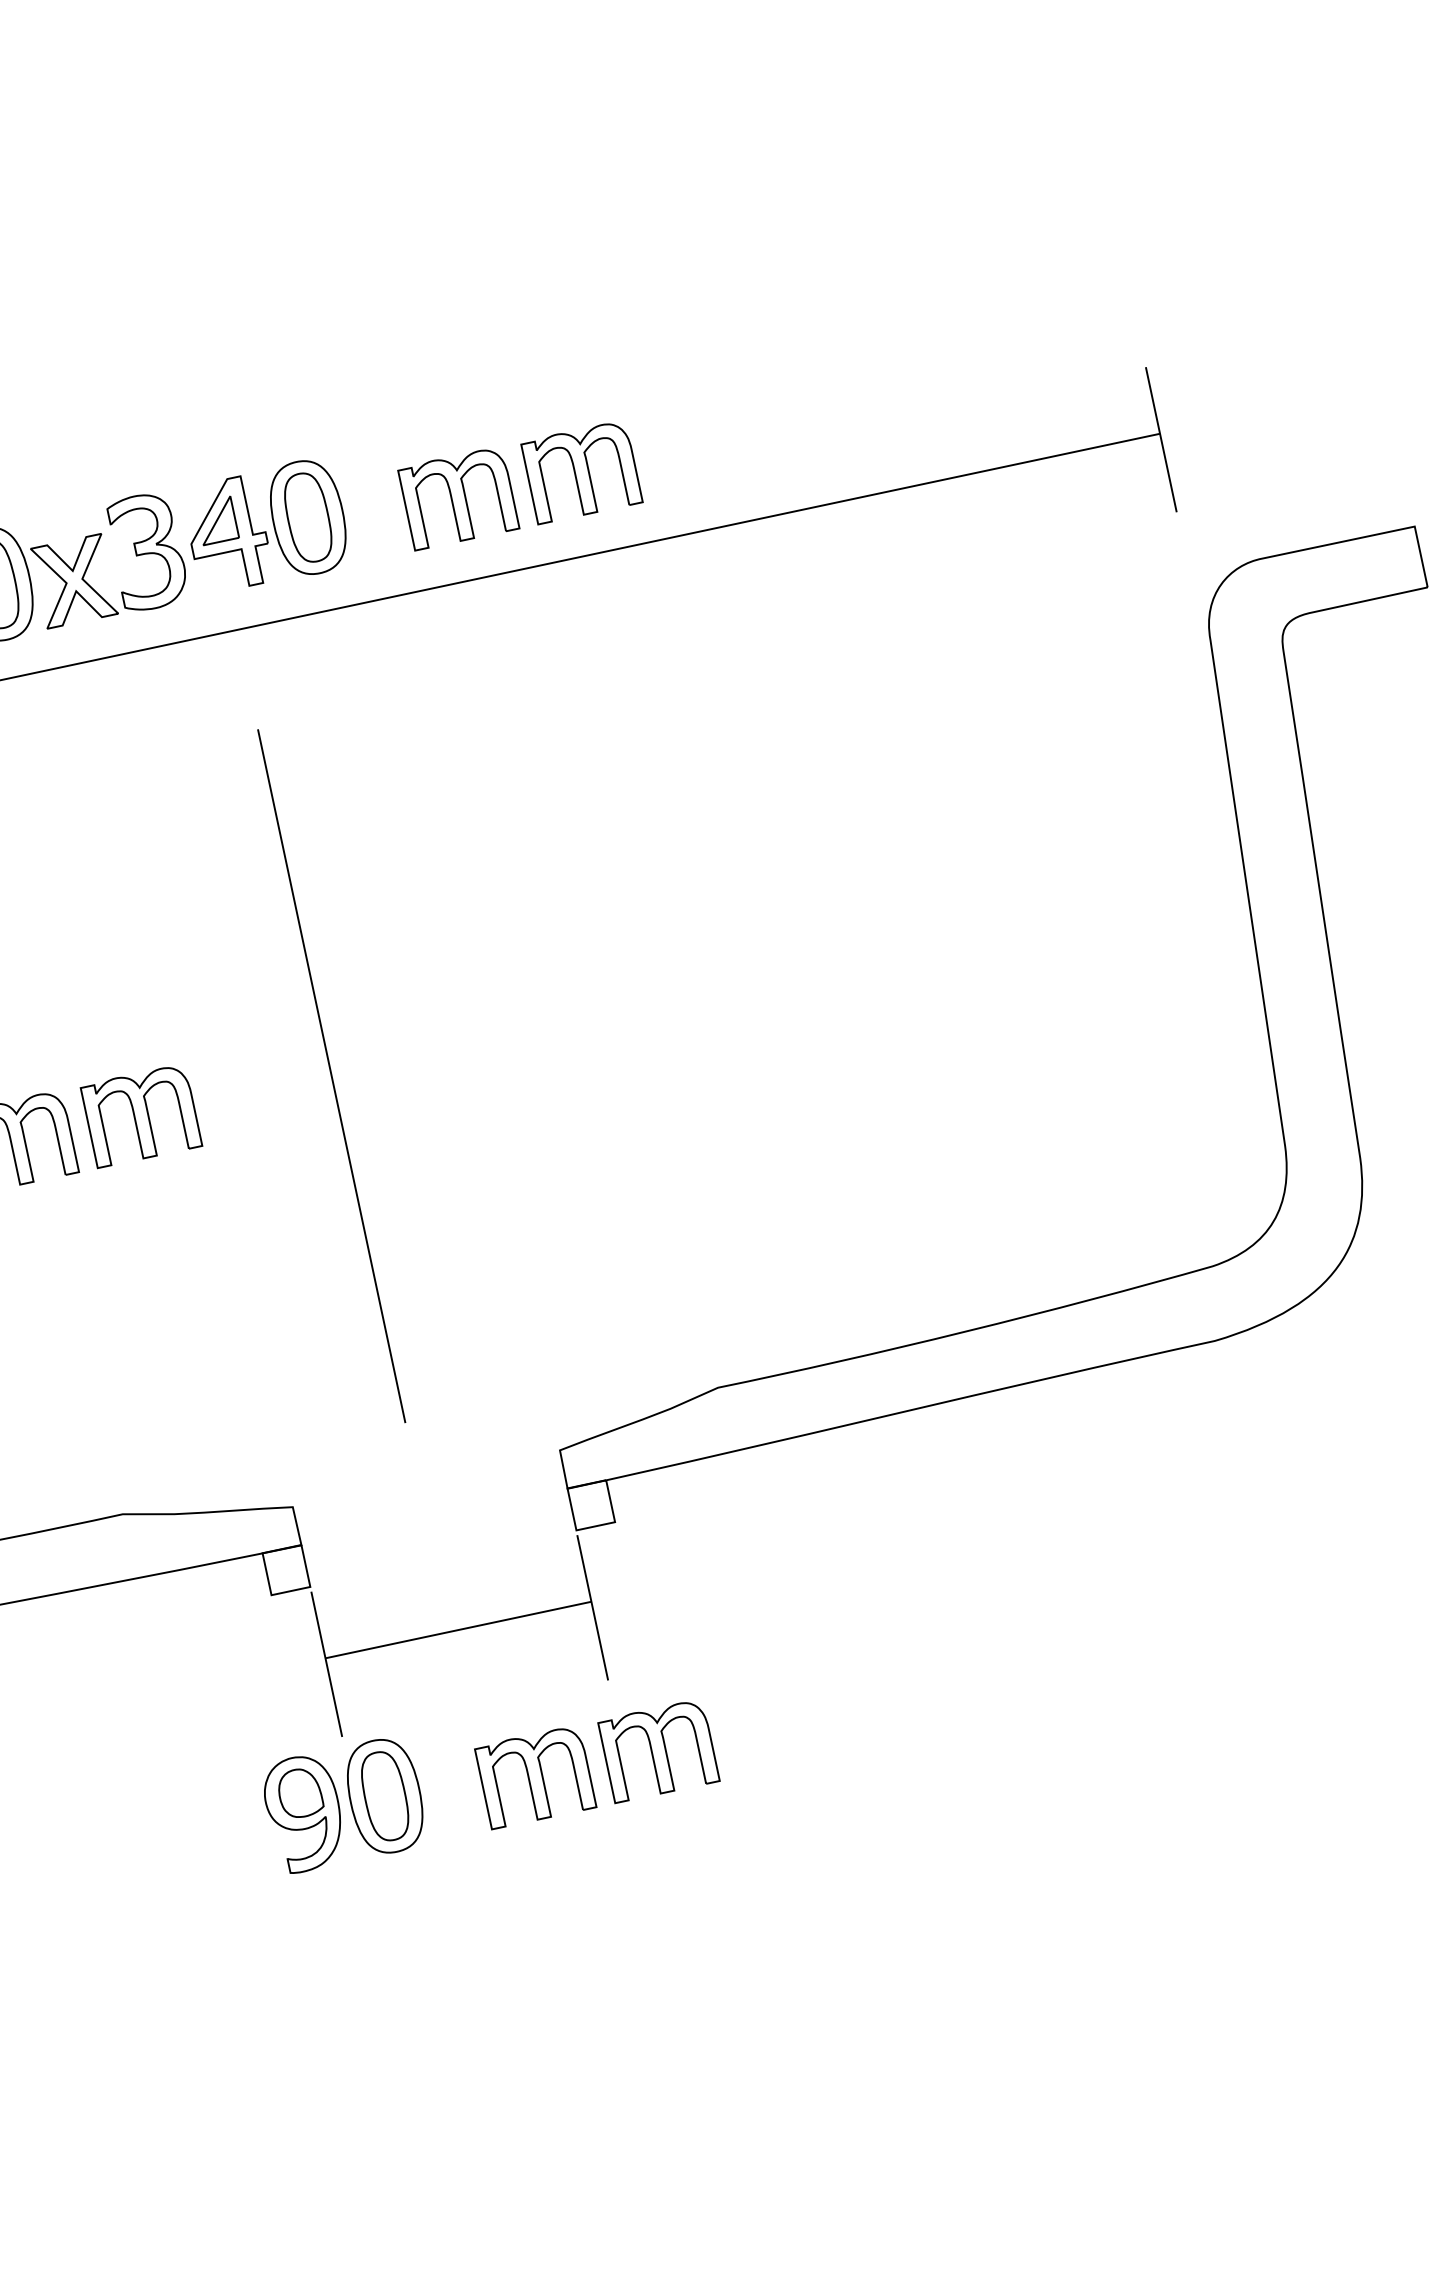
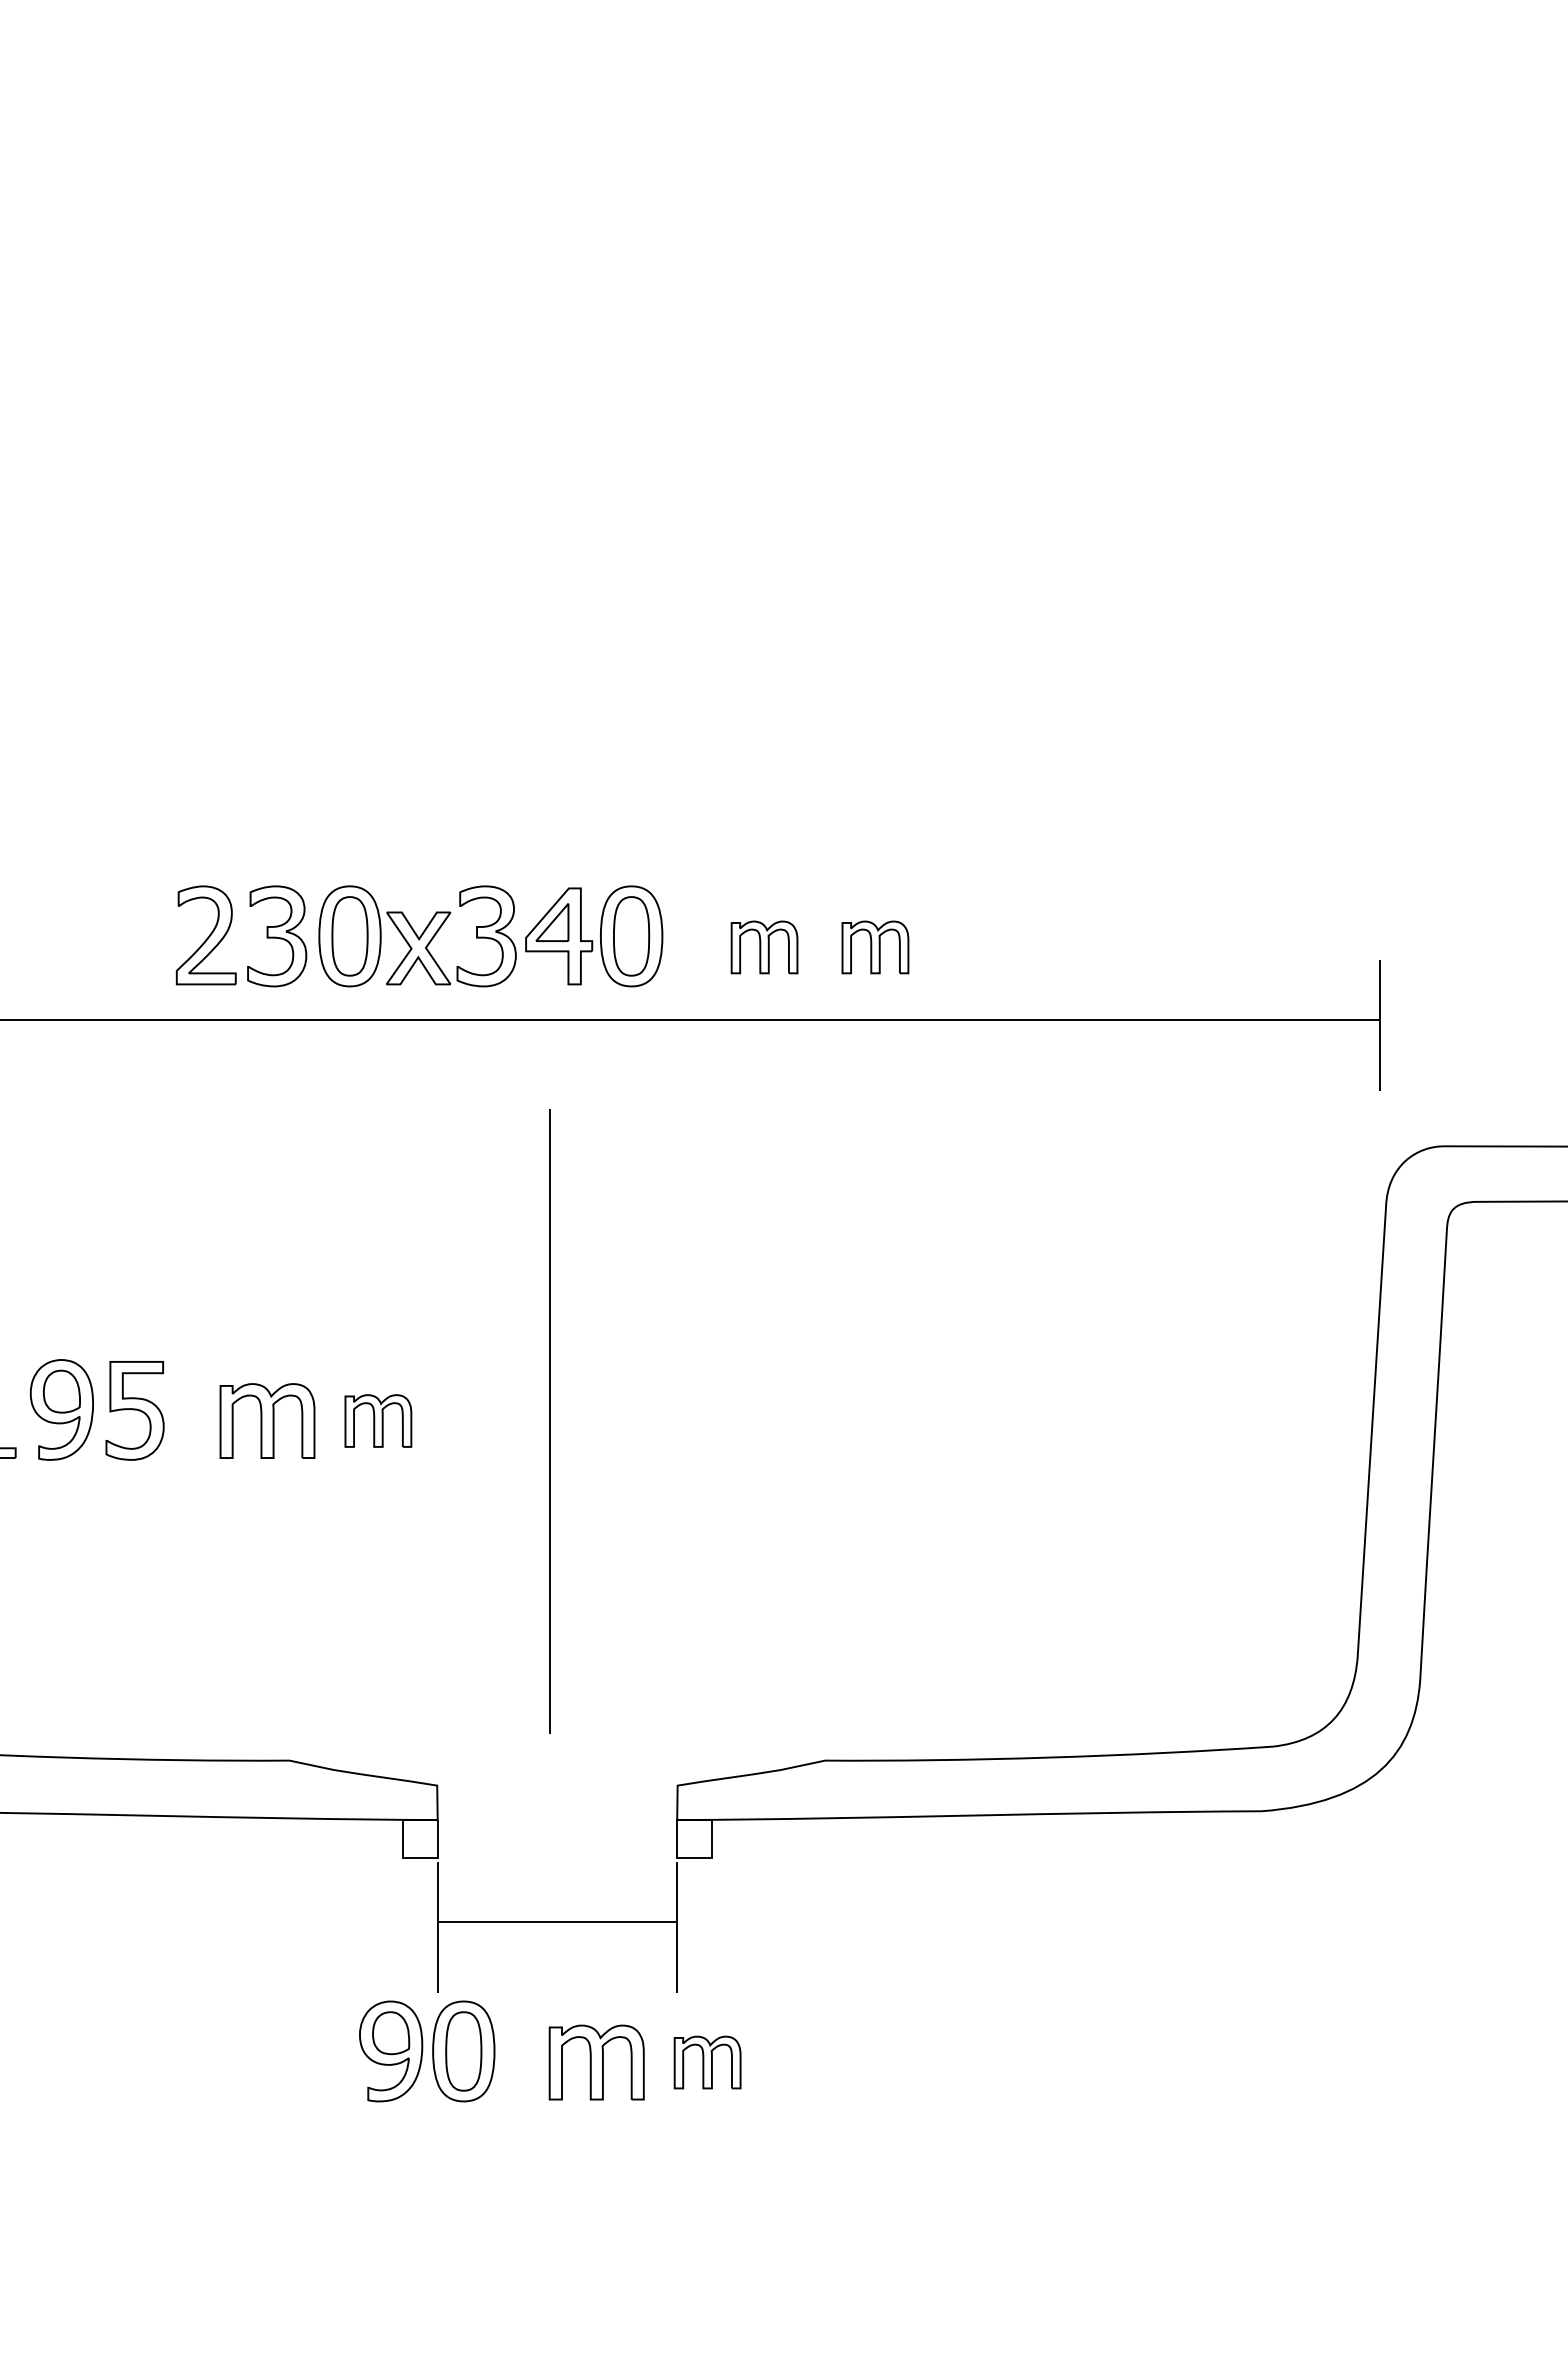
part: (581, 472) -> (875, 947), size x0.7
part: (458, 498) -> (764, 947), size x0.7
part: (141, 1115) -> (378, 1420), size x0.7
part: (658, 1750) -> (707, 2062), size x0.7

